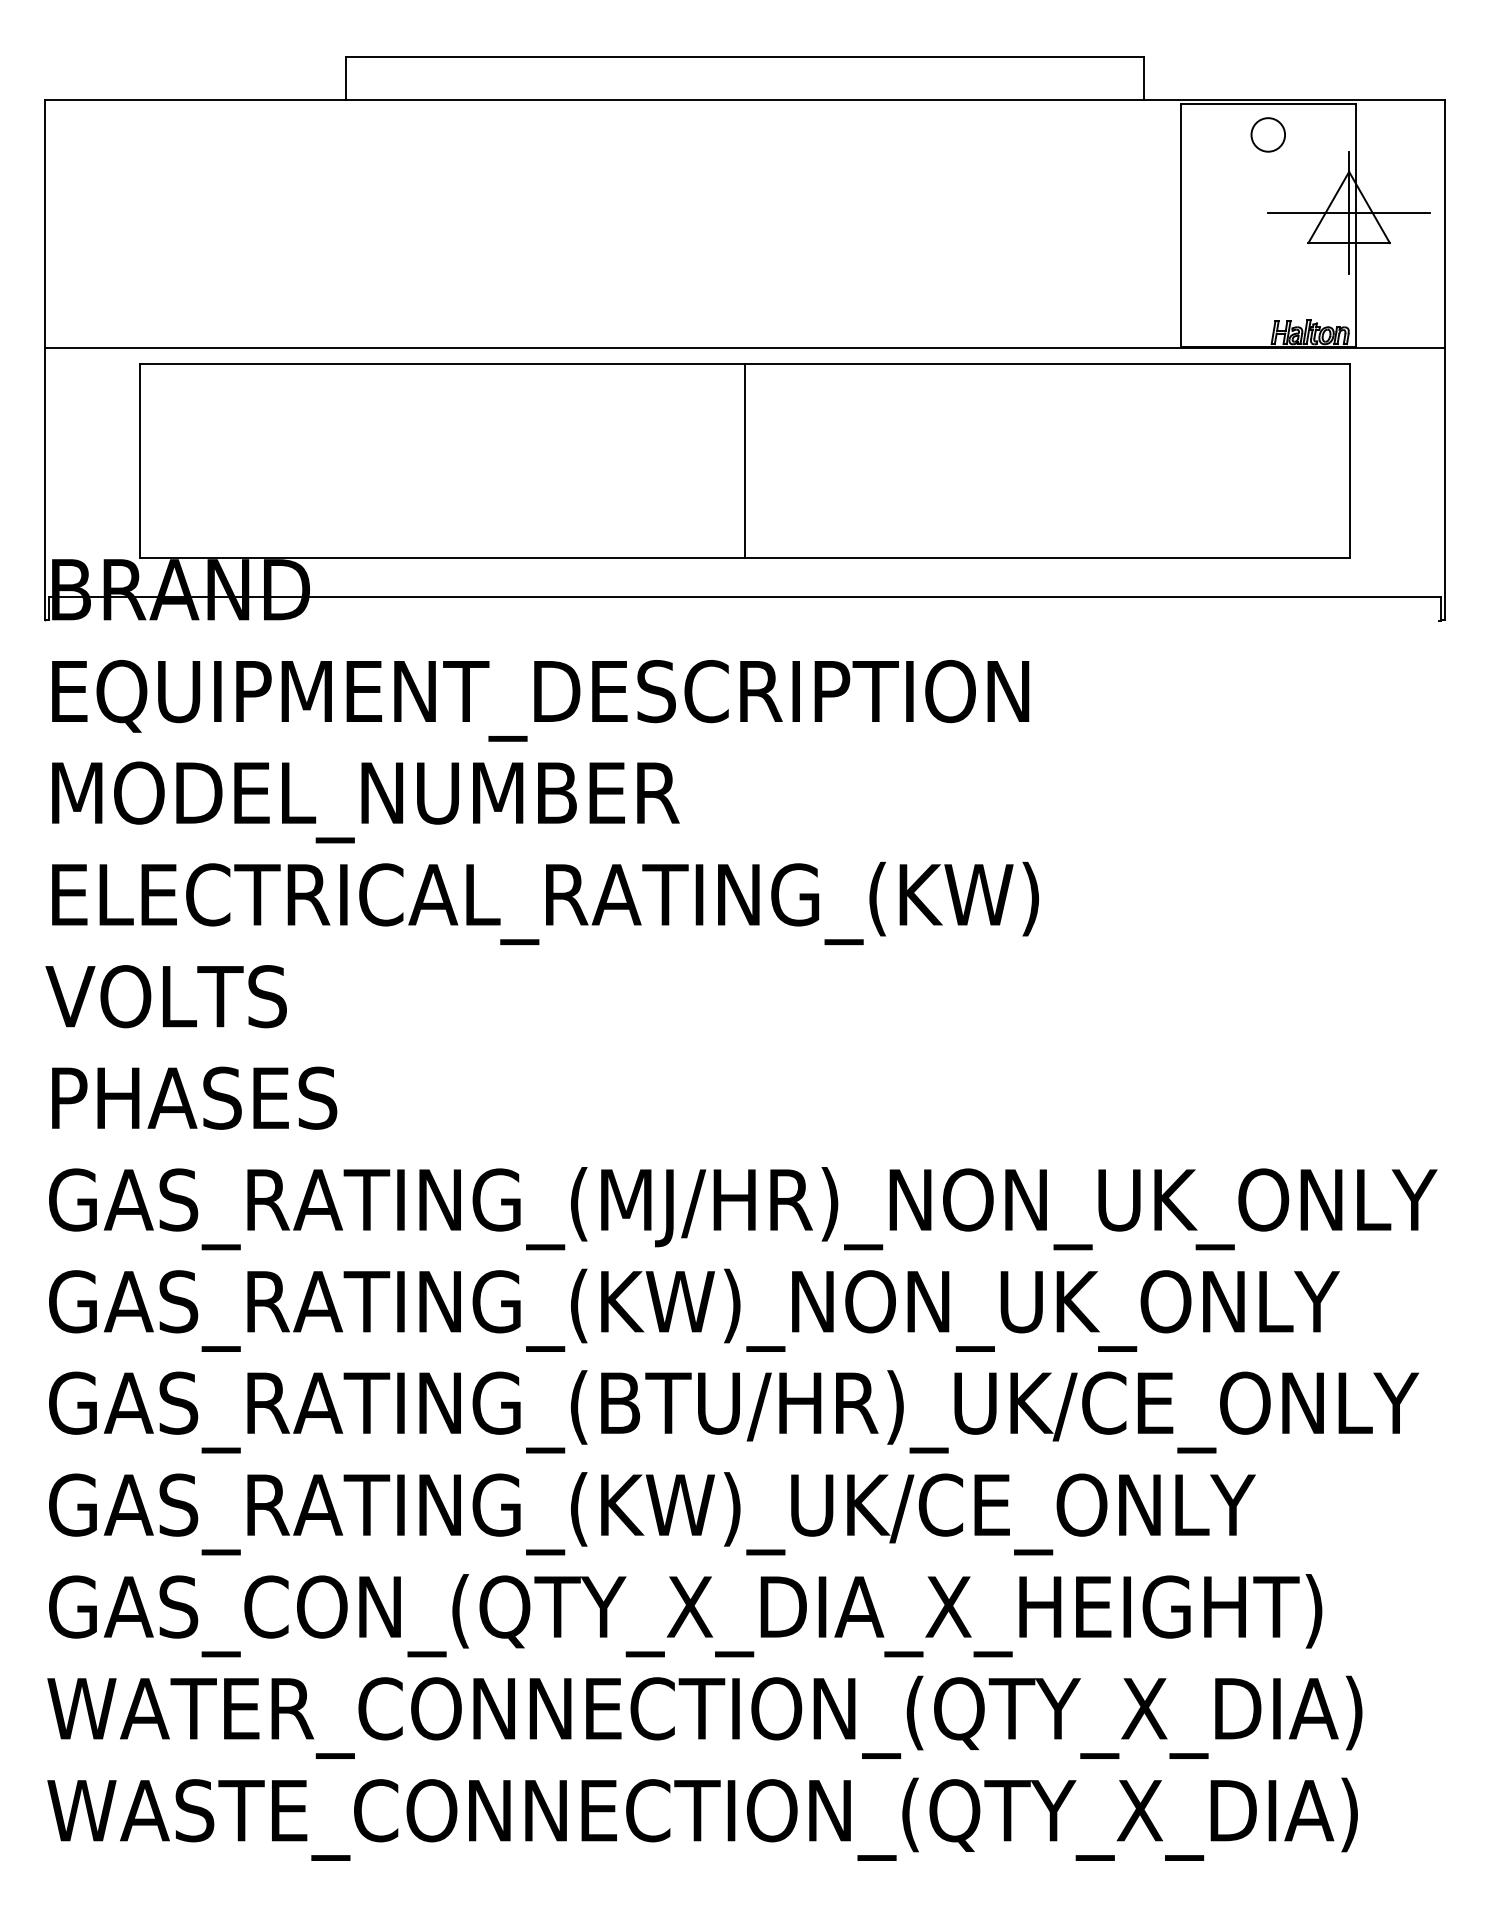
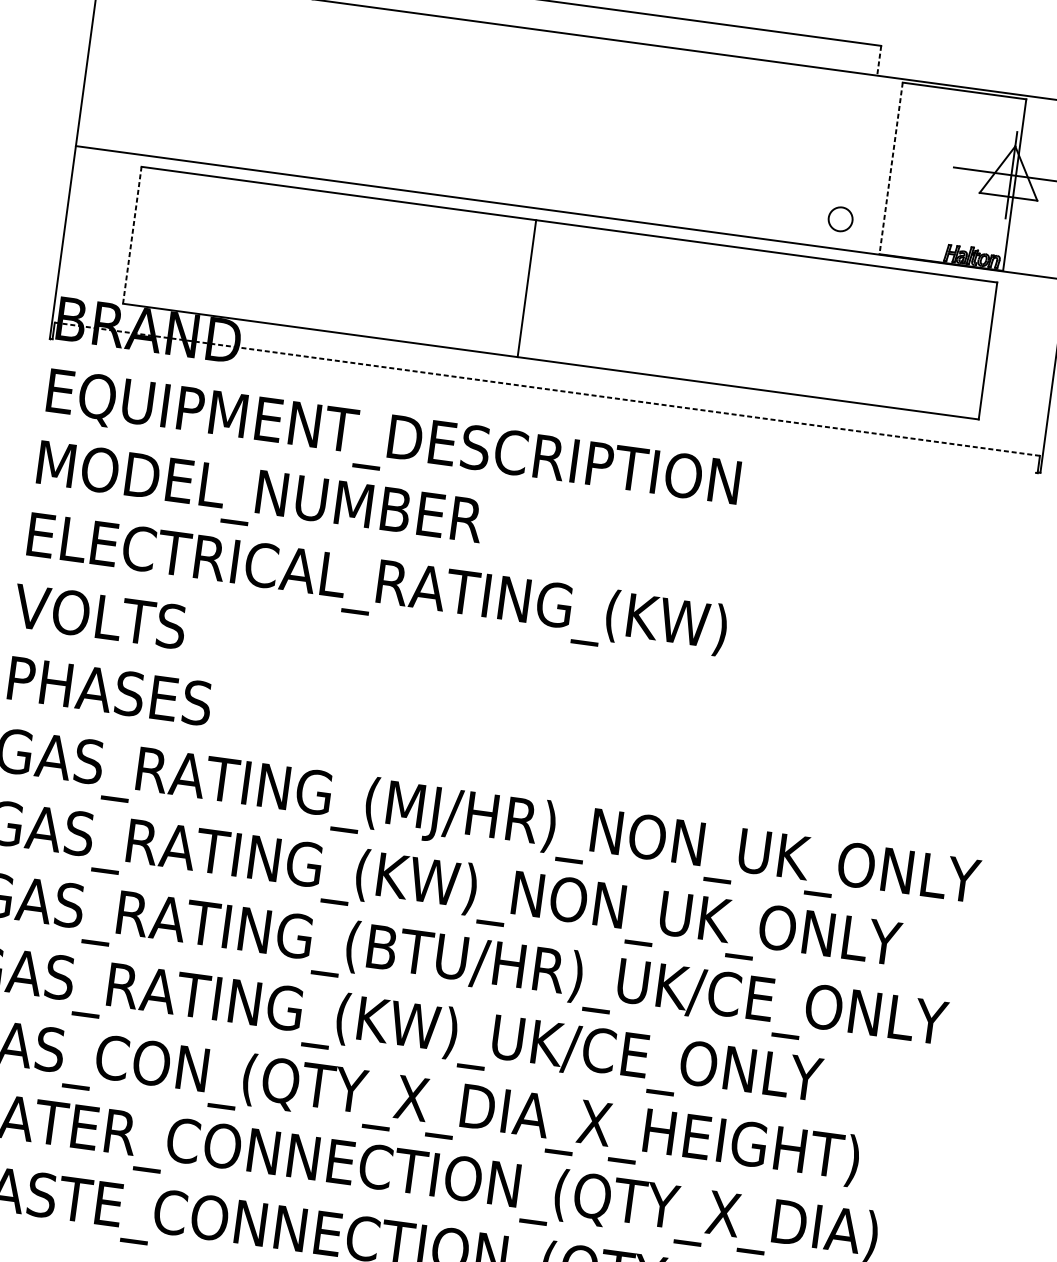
line: (1144, 78) -> (879, 60), solid -> dashed
circle: (1267, 134) -> (840, 218), moved
line: (1180, 226) -> (890, 168), solid -> dashed
line: (744, 460) -> (526, 288), moved
line: (139, 461) -> (132, 235), solid -> dashed
line: (744, 596) -> (547, 388), solid -> dashed

